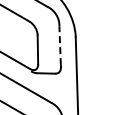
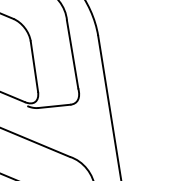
line: (60, 45) -> (73, 53), dashed -> solid

